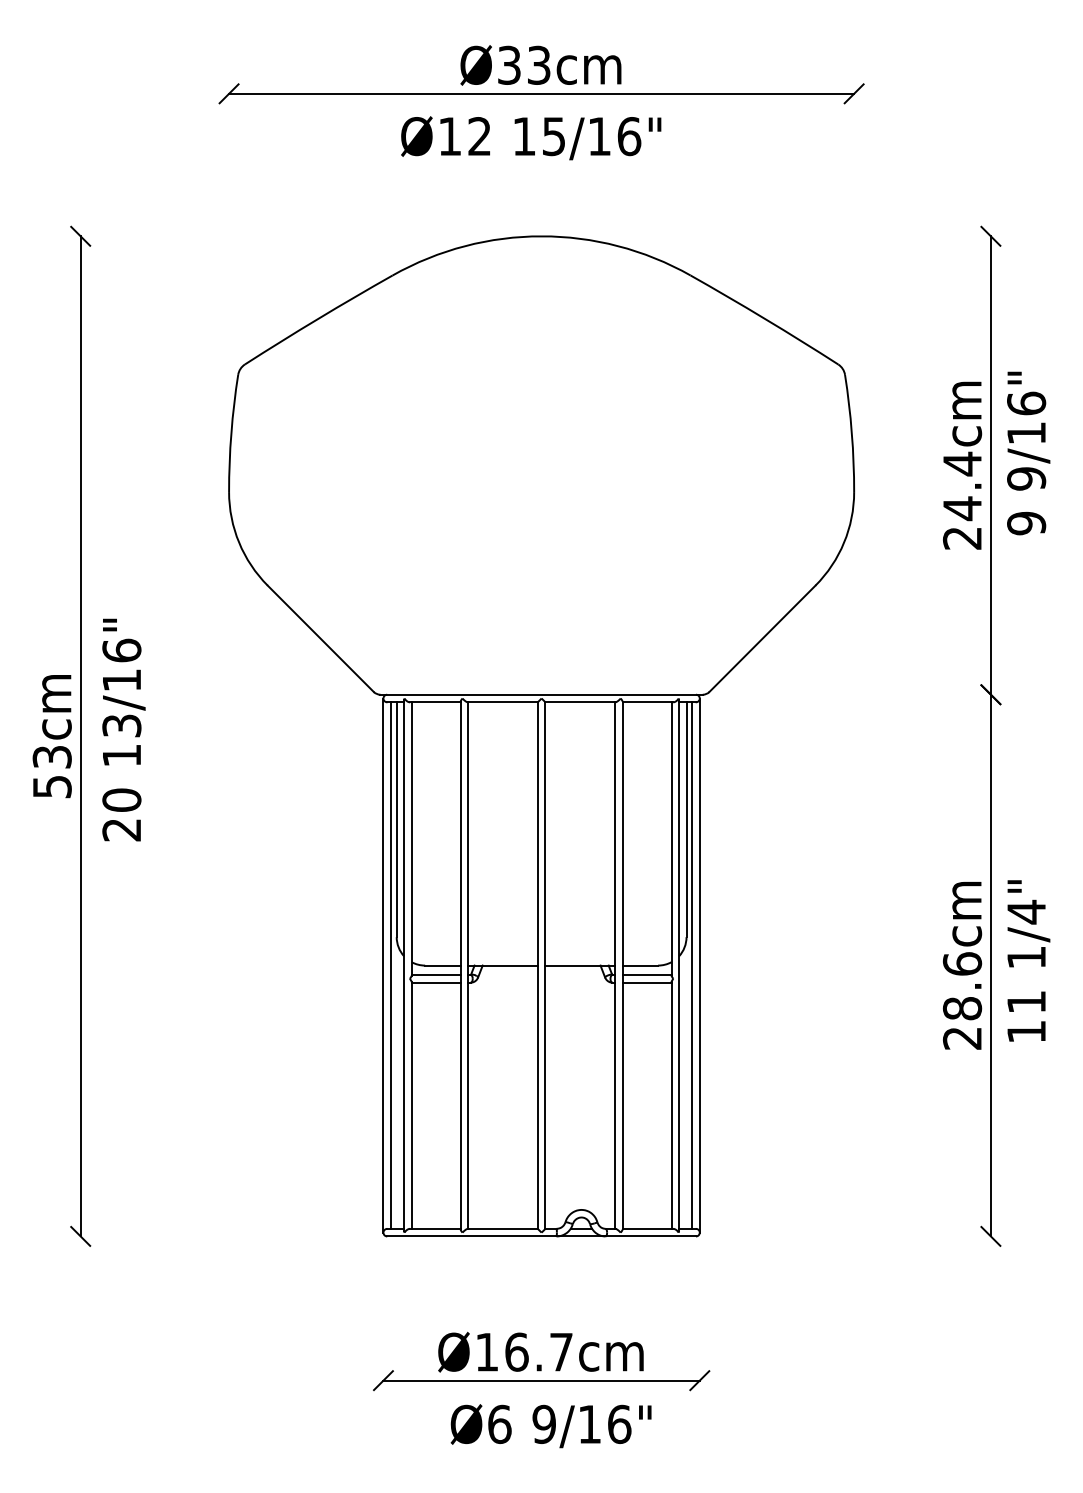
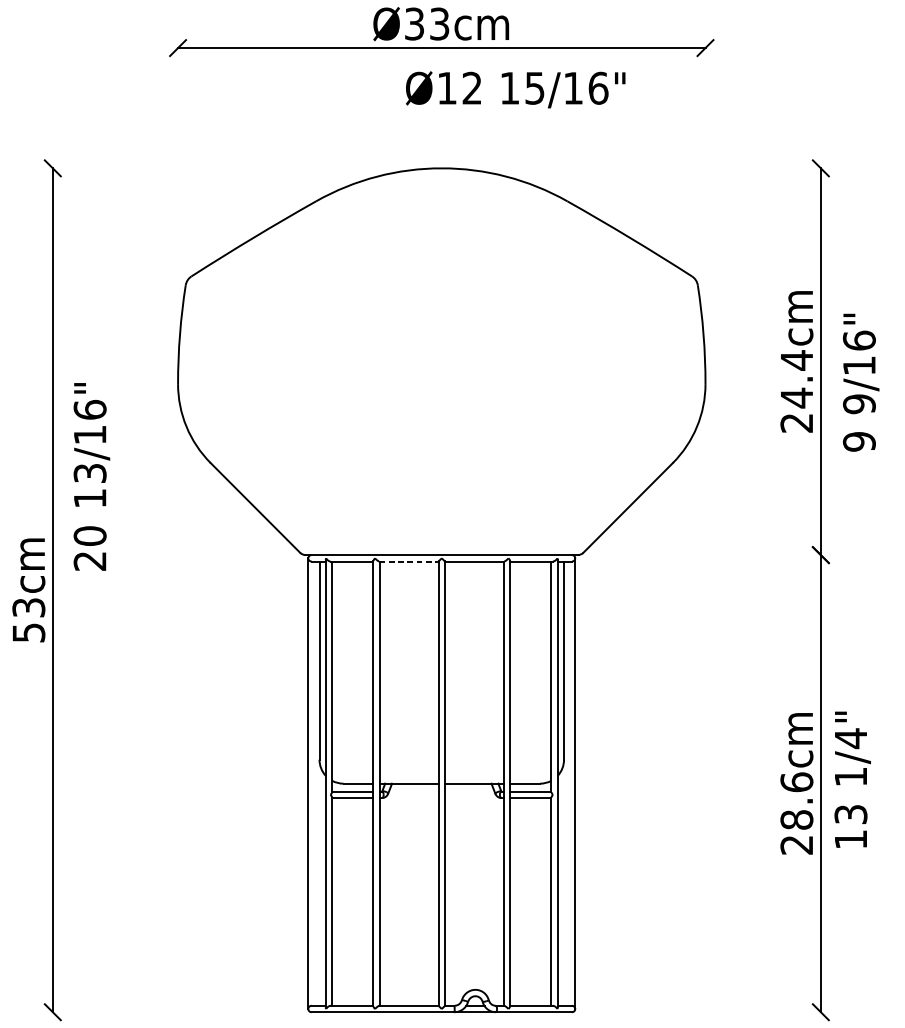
text: (531, 138) -> (515, 89), moved
text: (1028, 453) -> (861, 382), moved
line: (503, 702) -> (409, 561), solid -> dashed
text: (123, 729) -> (91, 476), moved
line: (391, 965) -> (315, 783), removed
line: (692, 965) -> (569, 783), removed
text: (1026, 1002) -> (850, 814), 11 -> 13

